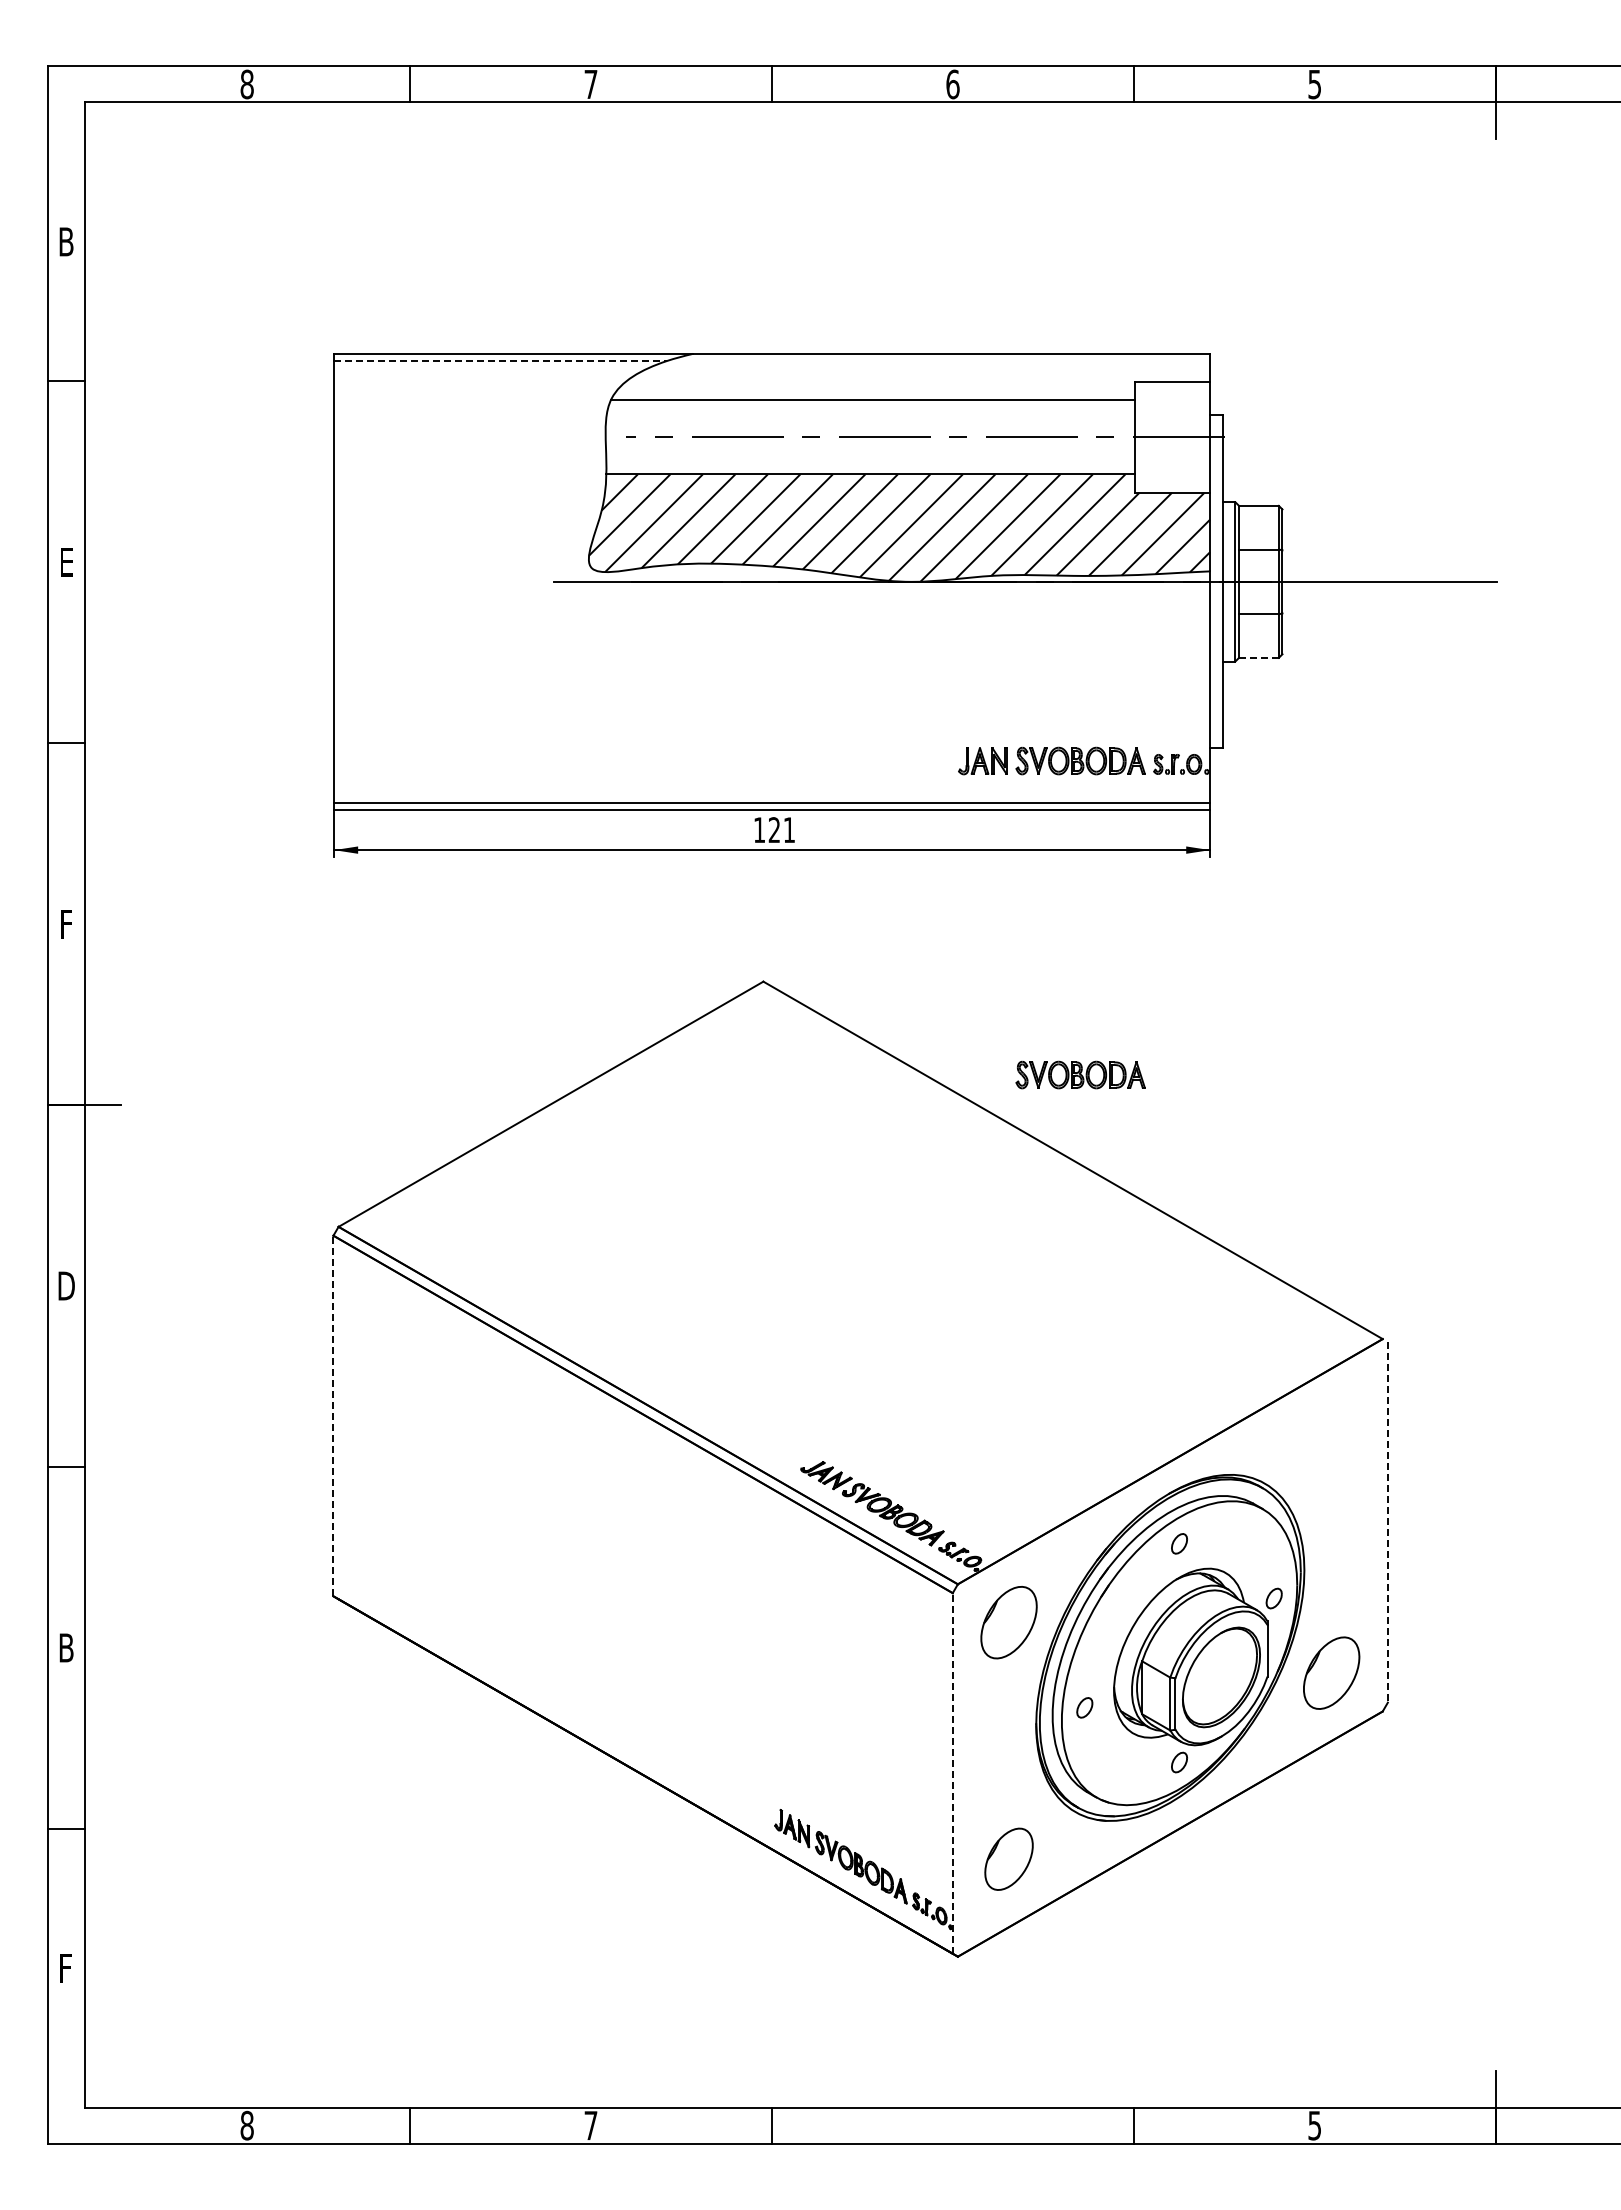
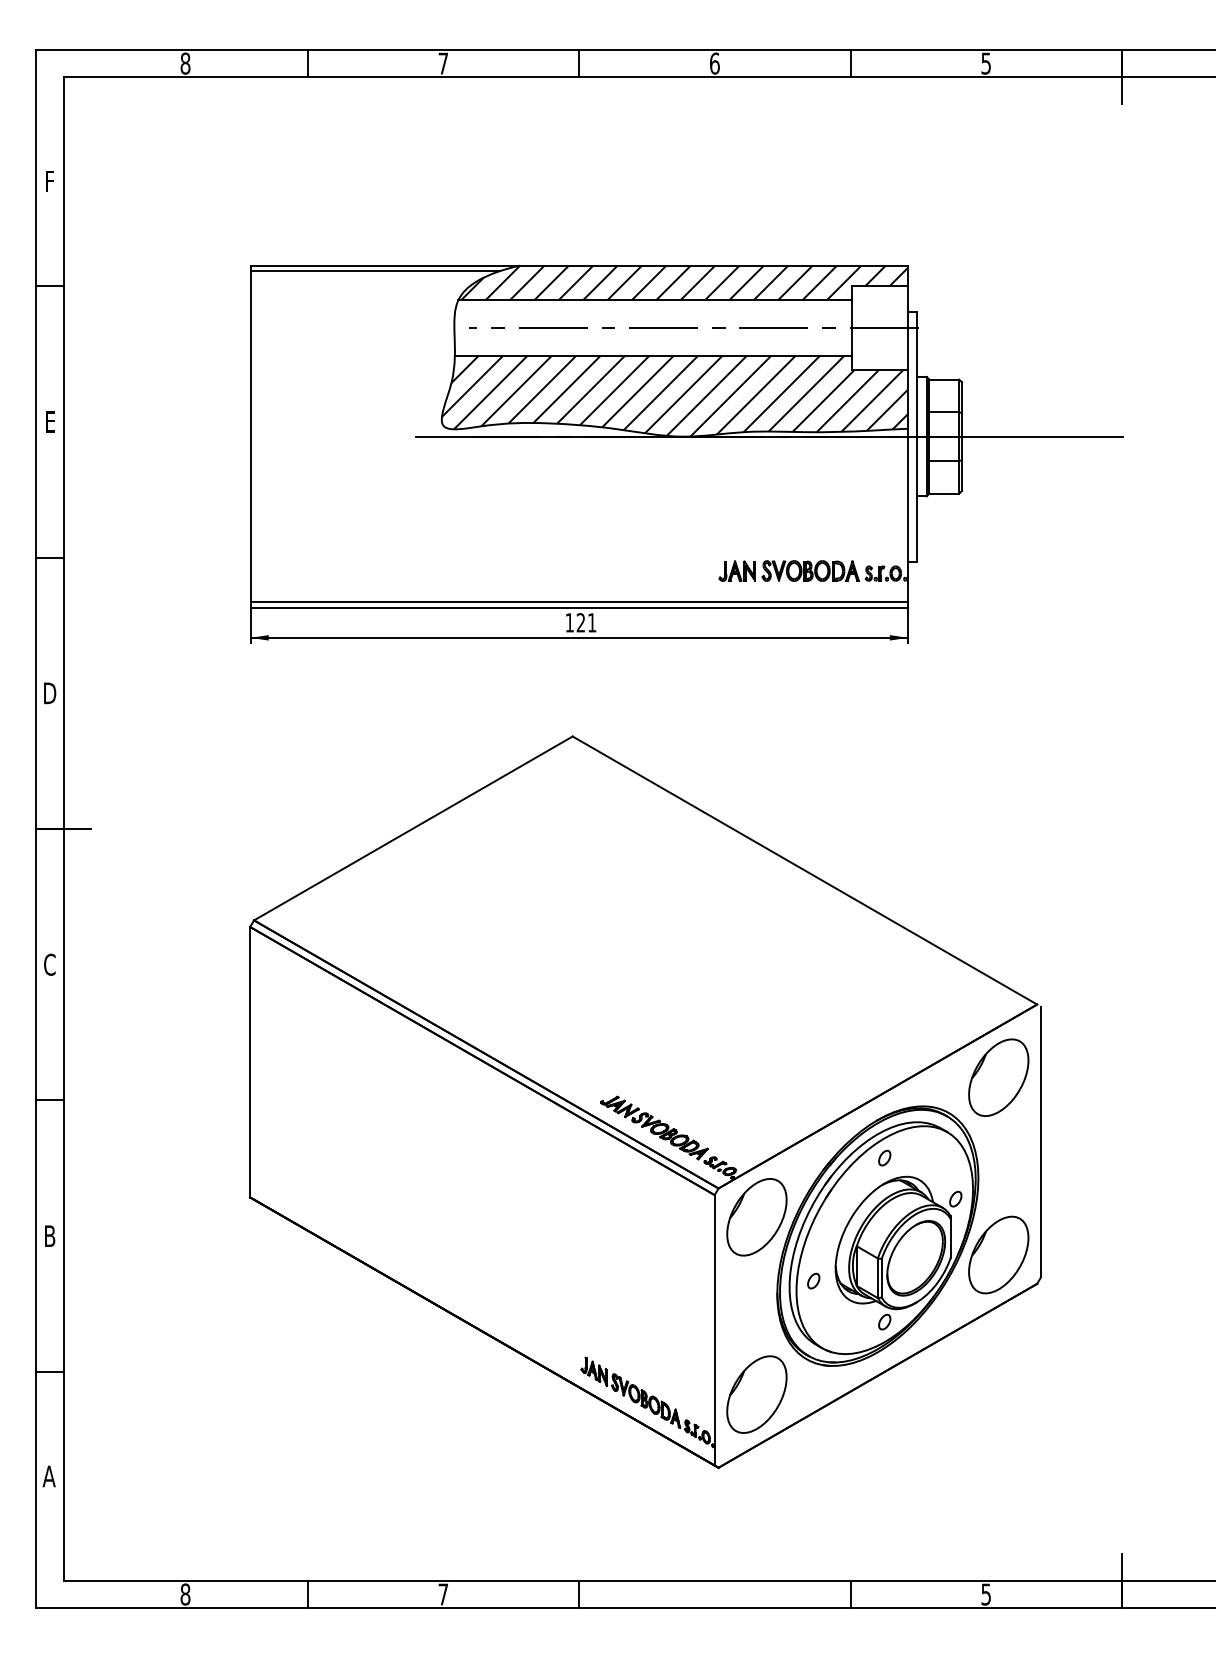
text: (66, 241) -> (50, 181), B -> F
line: (500, 361) -> (375, 271), dashed -> solid
hatch: (912, 376) -> (684, 282), added
line: (1258, 657) -> (944, 493), dashed -> solid
text: (66, 923) -> (50, 692), F -> D
part: (1080, 1074) -> (810, 806), removed
text: (66, 1285) -> (50, 964), D -> C
line: (333, 1415) -> (250, 1061), dashed -> solid
part: (1331, 1436) -> (998, 1077), added
line: (1387, 1522) -> (1040, 1142), dashed -> solid
part: (1008, 1622) -> (756, 1217), size x1.43
part: (1331, 1673) -> (998, 1255), size x1.43
line: (952, 1772) -> (714, 1329), dashed -> solid
part: (1008, 1859) -> (756, 1394), size x1.67
text: (65, 1968) -> (49, 1476), F -> A

